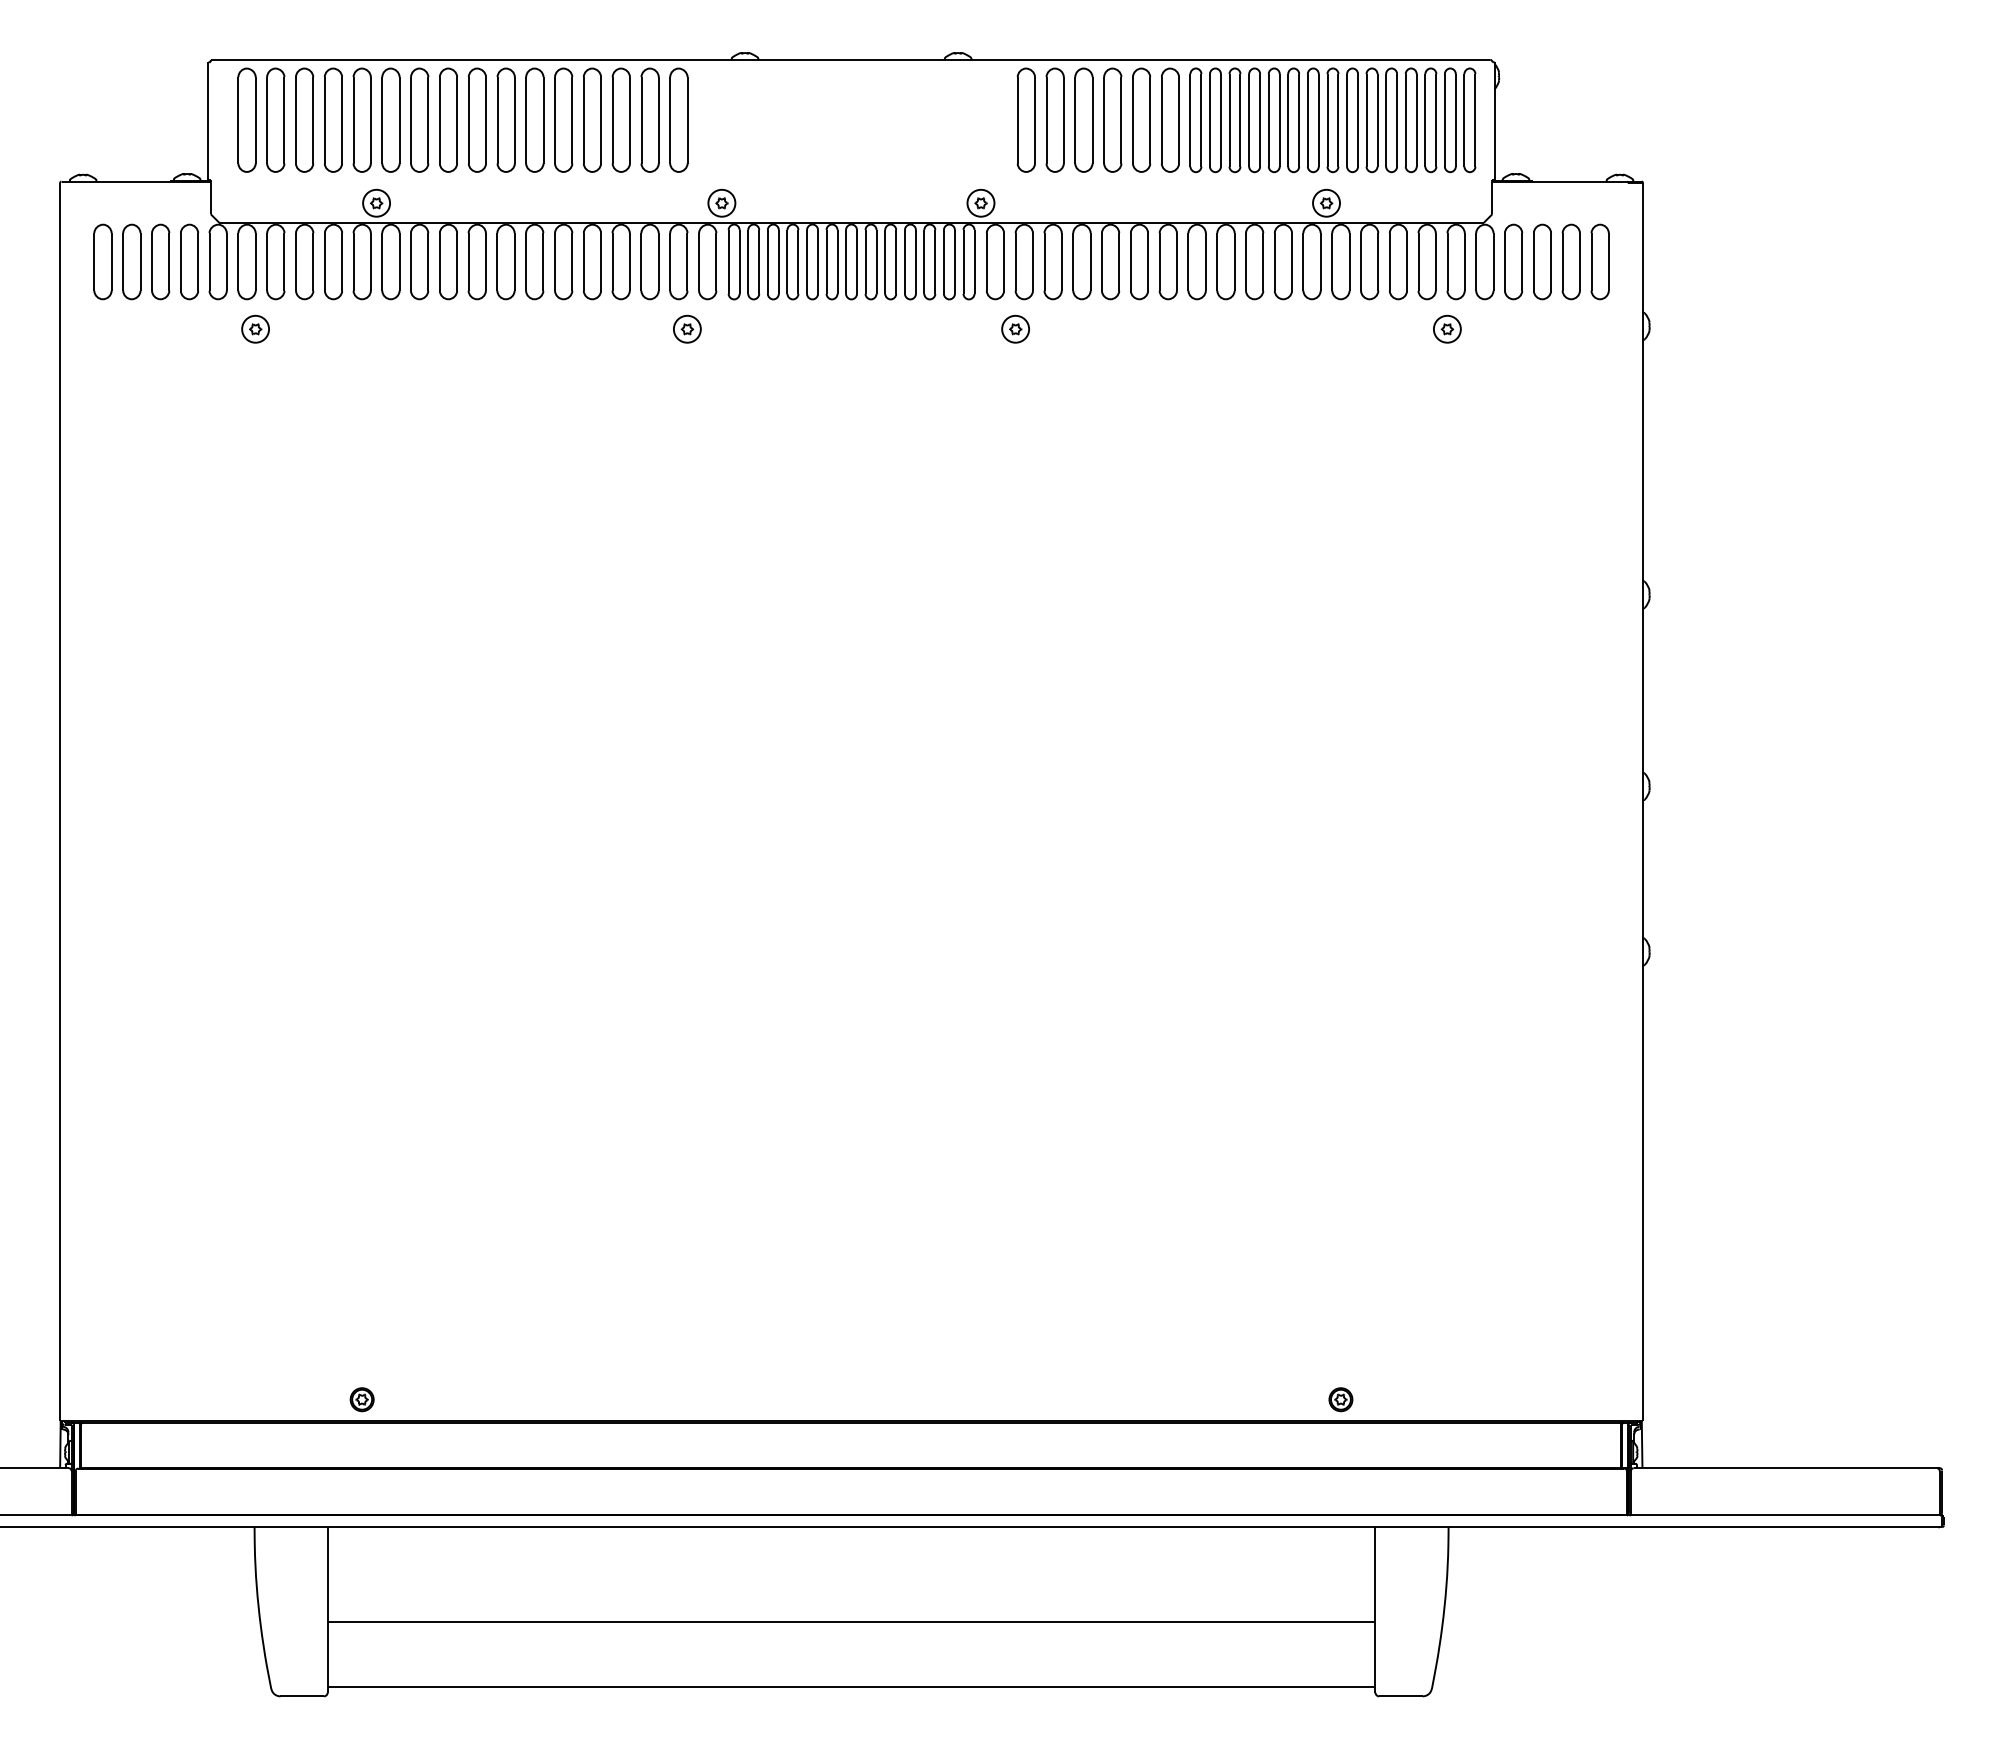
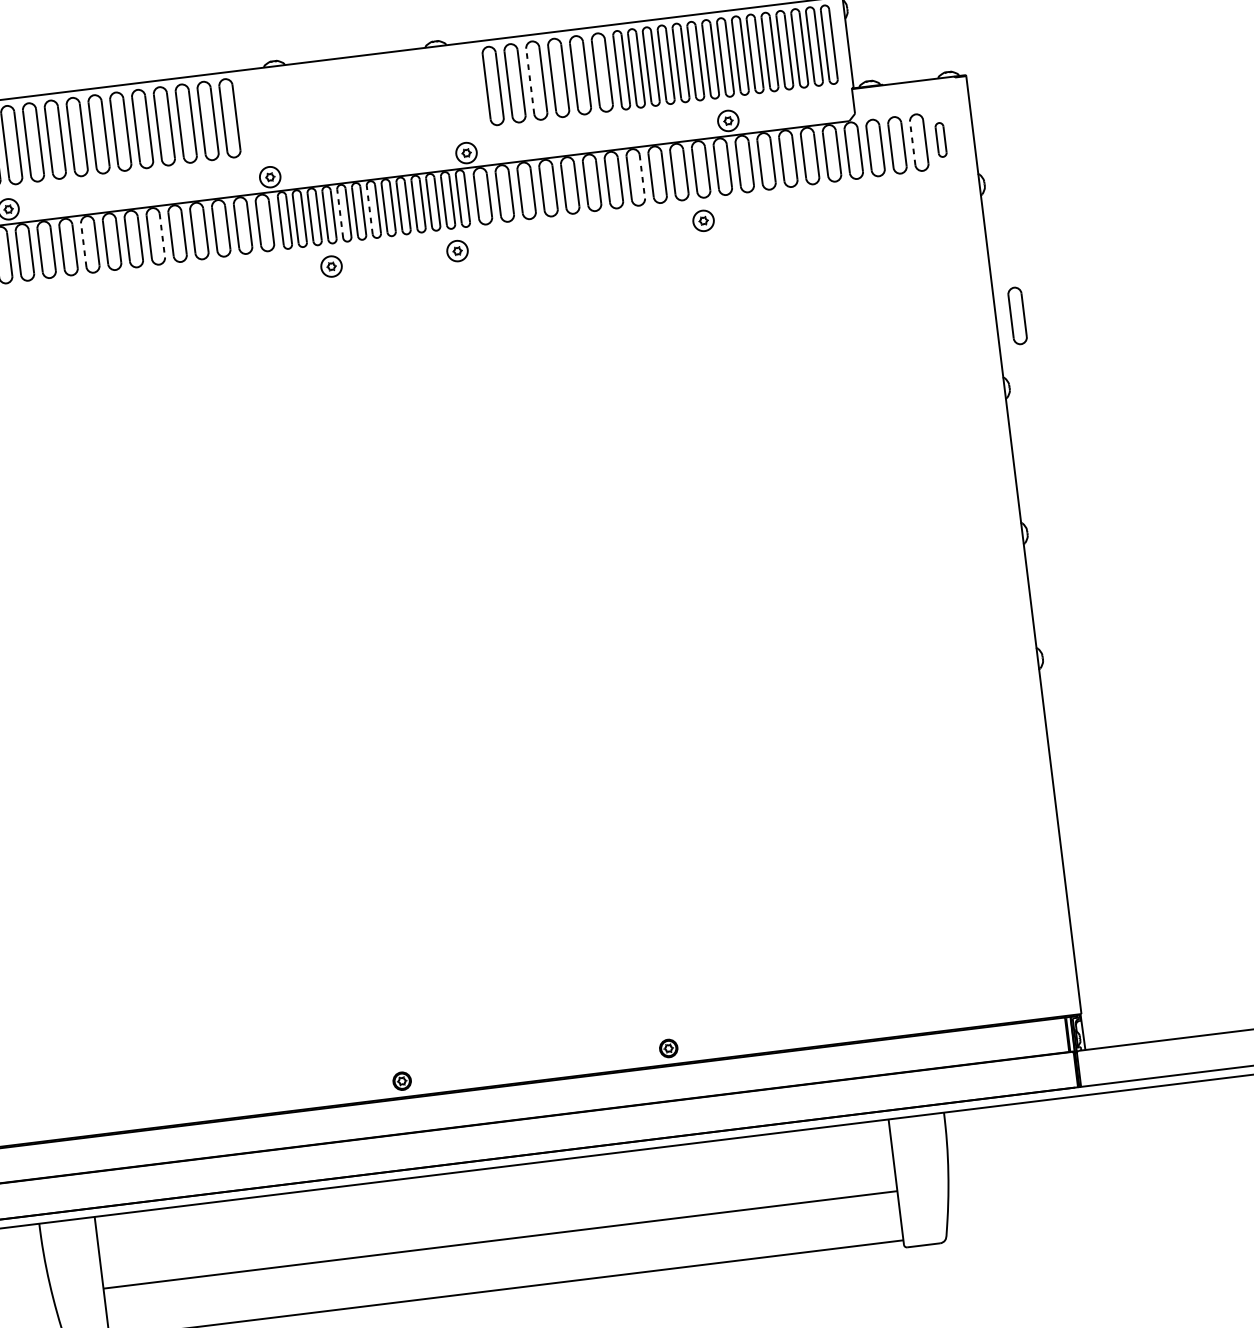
line: (1075, 119) -> (530, 80), solid -> dashed
line: (468, 261) -> (83, 244), solid -> dashed
line: (572, 261) -> (162, 235), solid -> dashed
line: (807, 261) -> (340, 213), solid -> dashed
line: (846, 261) -> (370, 209), solid -> dashed
line: (1205, 261) -> (642, 176), solid -> dashed
line: (1562, 261) -> (912, 143), solid -> dashed
part: (1599, 261) -> (940, 139), size x0.6
part: (687, 328) -> (331, 265), moved
part: (1015, 328) -> (457, 250), moved
part: (1447, 328) -> (703, 220), moved
part: (1671, 502) -> (1017, 315), added
part: (361, 1399) -> (401, 1081), moved
part: (1340, 1399) -> (668, 1048), moved

